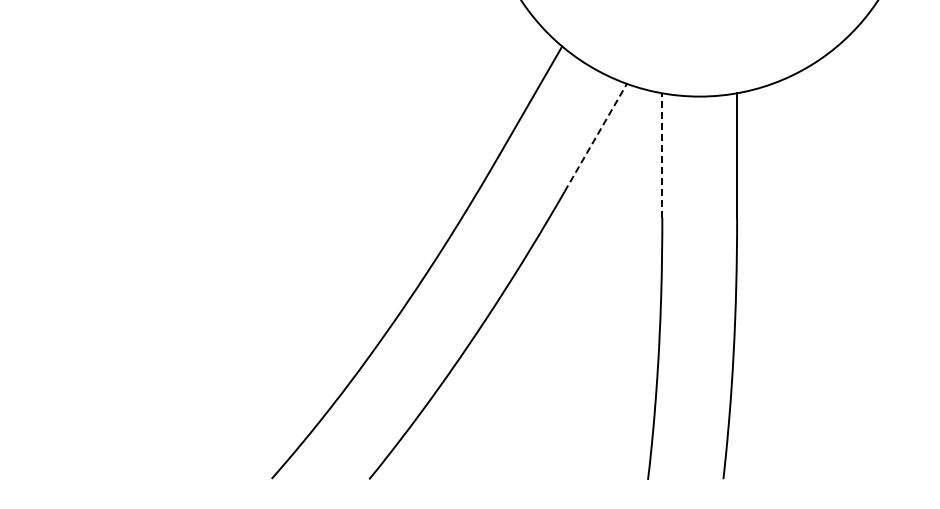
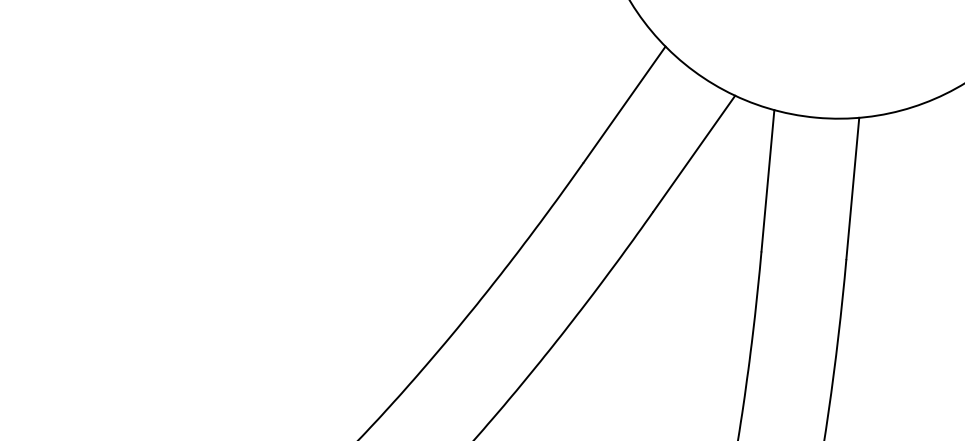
line: (596, 137) -> (695, 153), dashed -> solid
line: (662, 155) -> (768, 180), dashed -> solid

